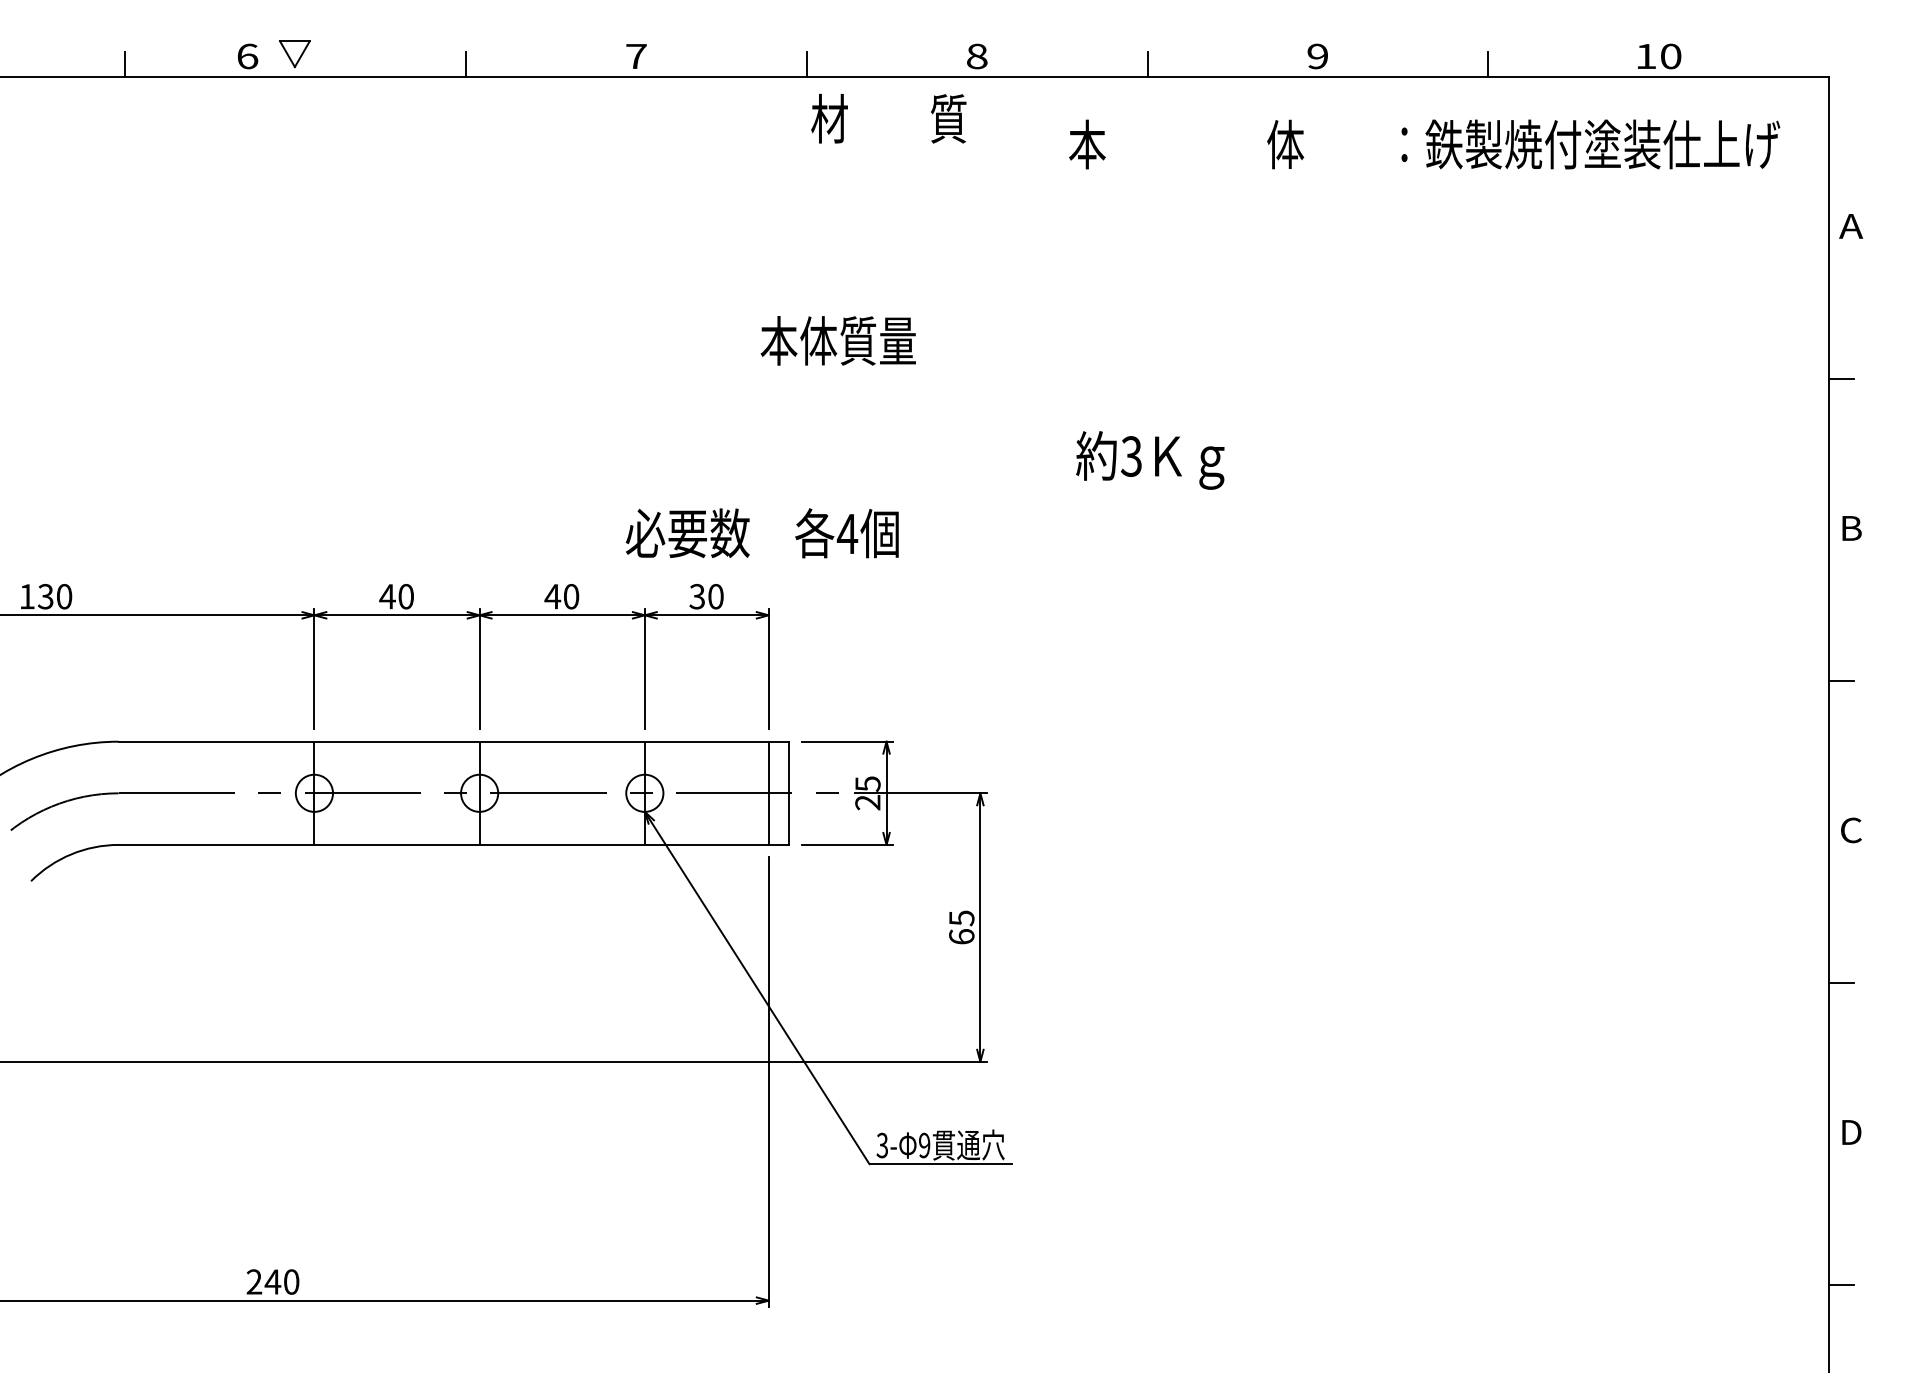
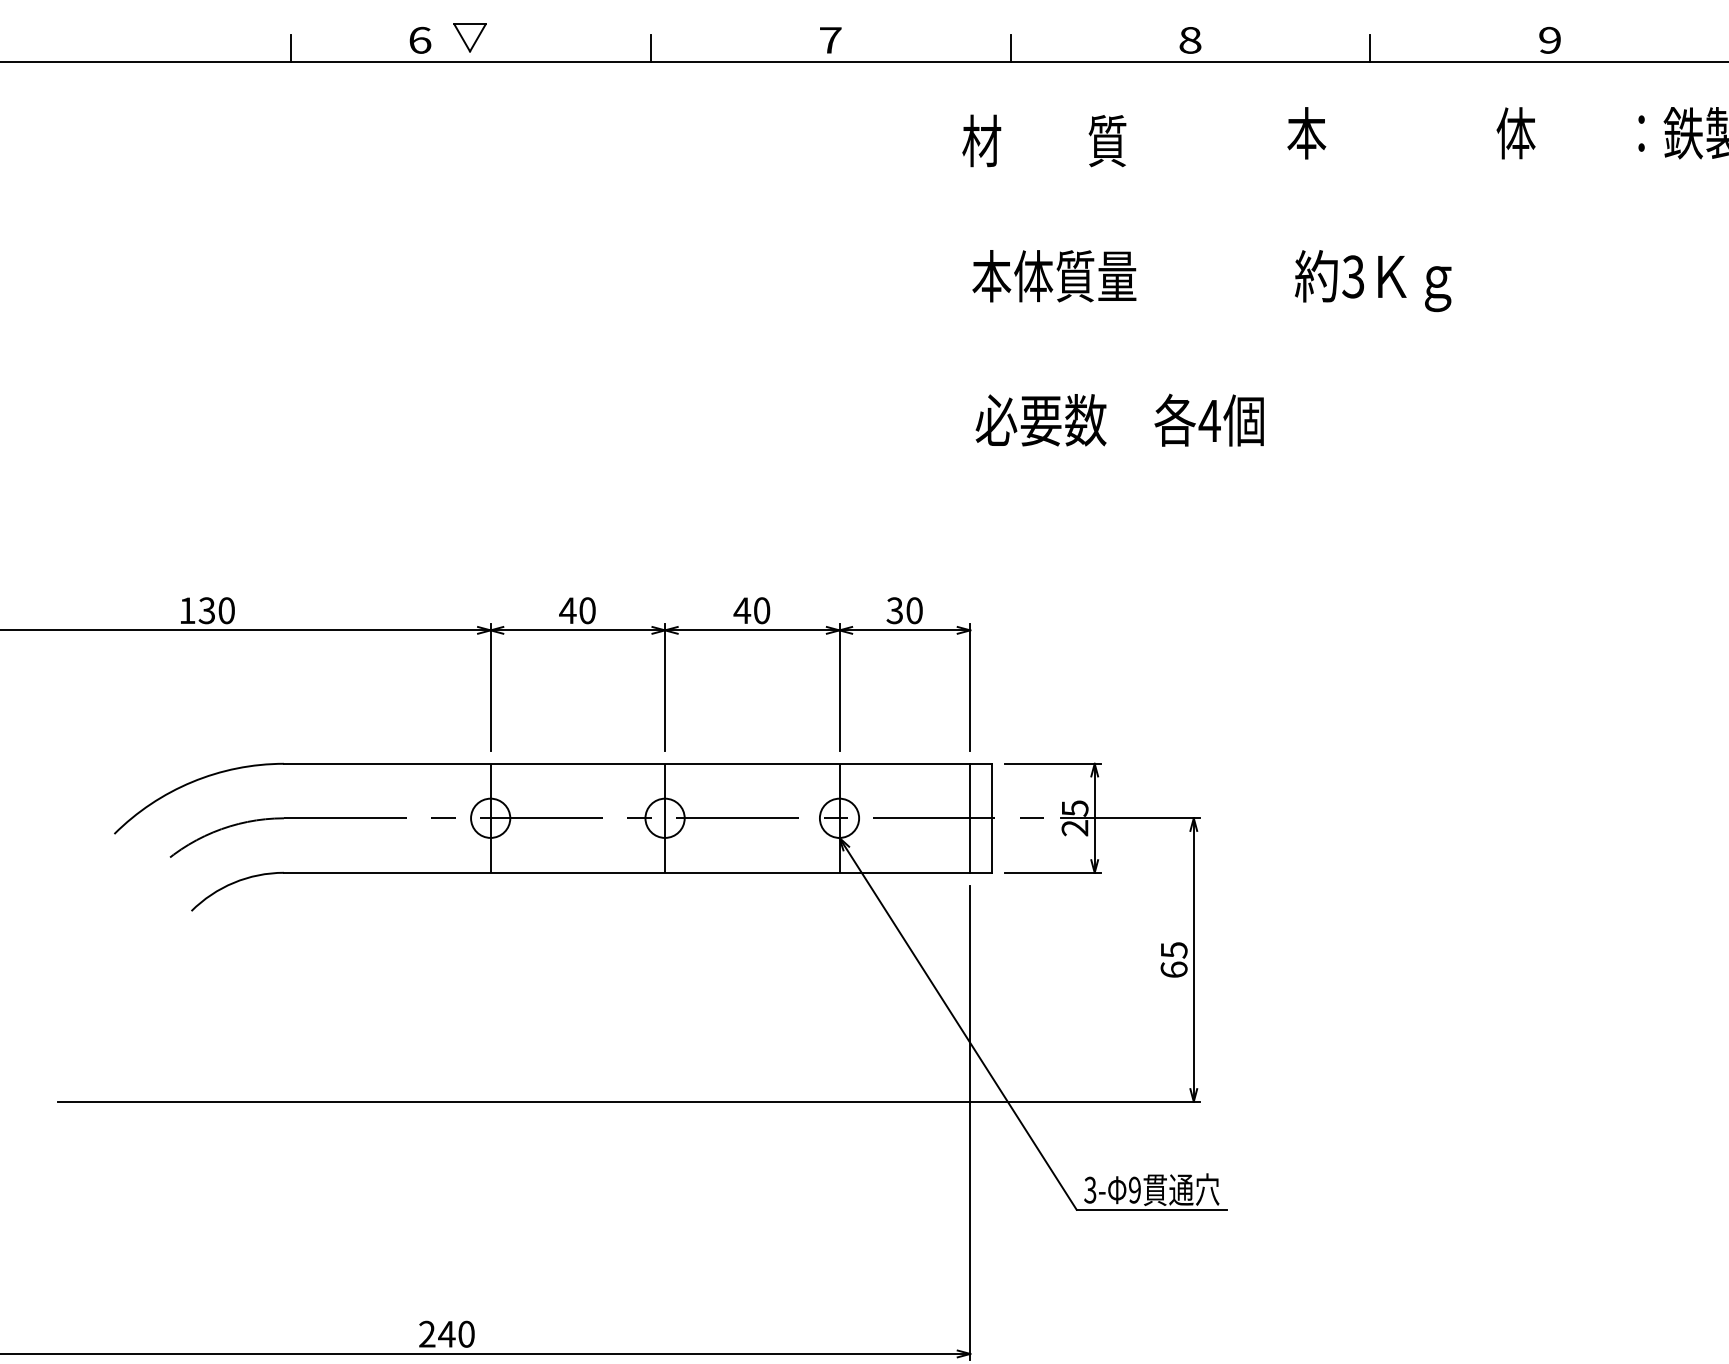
text: (888, 118) -> (1043, 140), moved
text: (837, 340) -> (1053, 275), moved
text: (1150, 460) -> (1373, 281), moved
text: (761, 533) -> (1118, 420), moved

